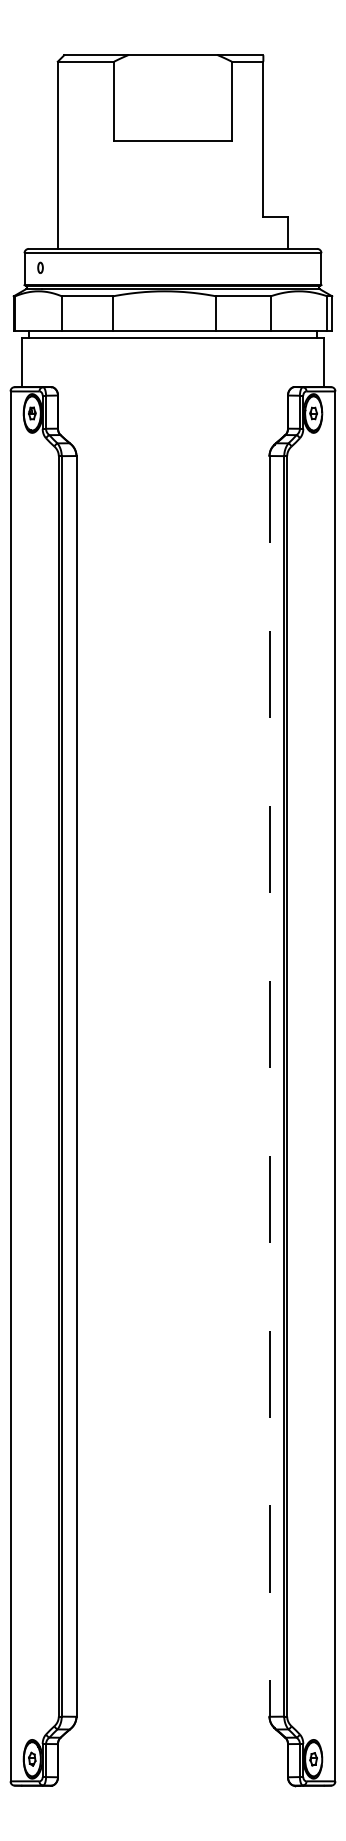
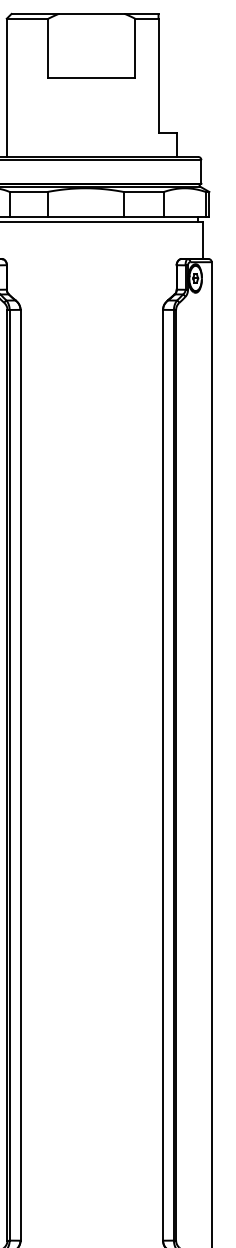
line: (269, 1086) -> (163, 775), dashed -> solid

